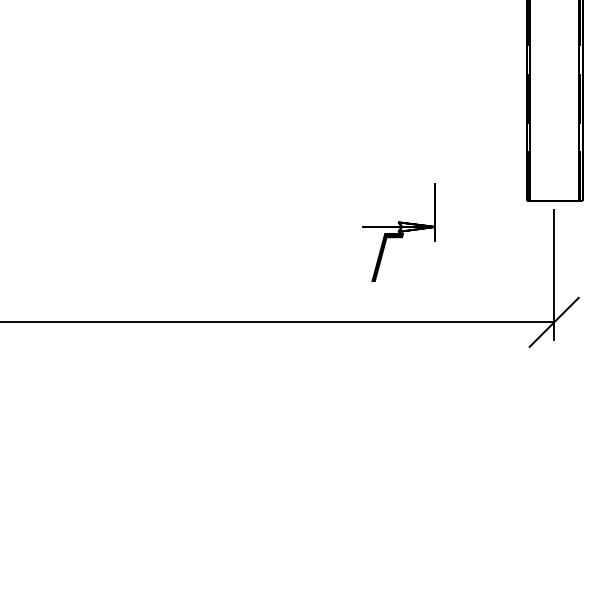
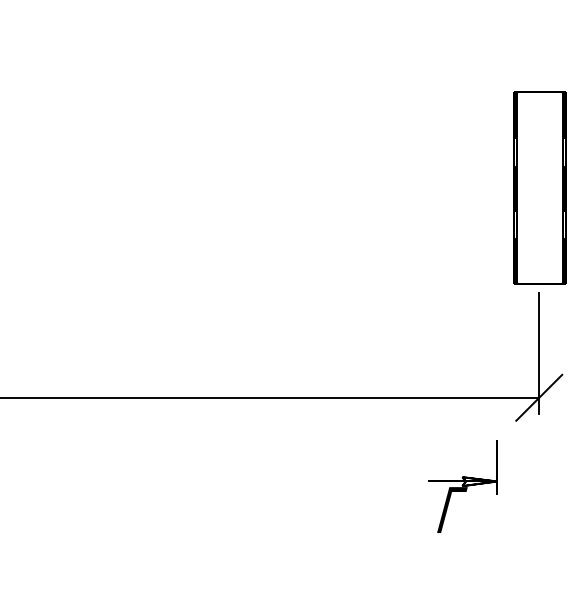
part: (398, 232) -> (462, 486), moved

